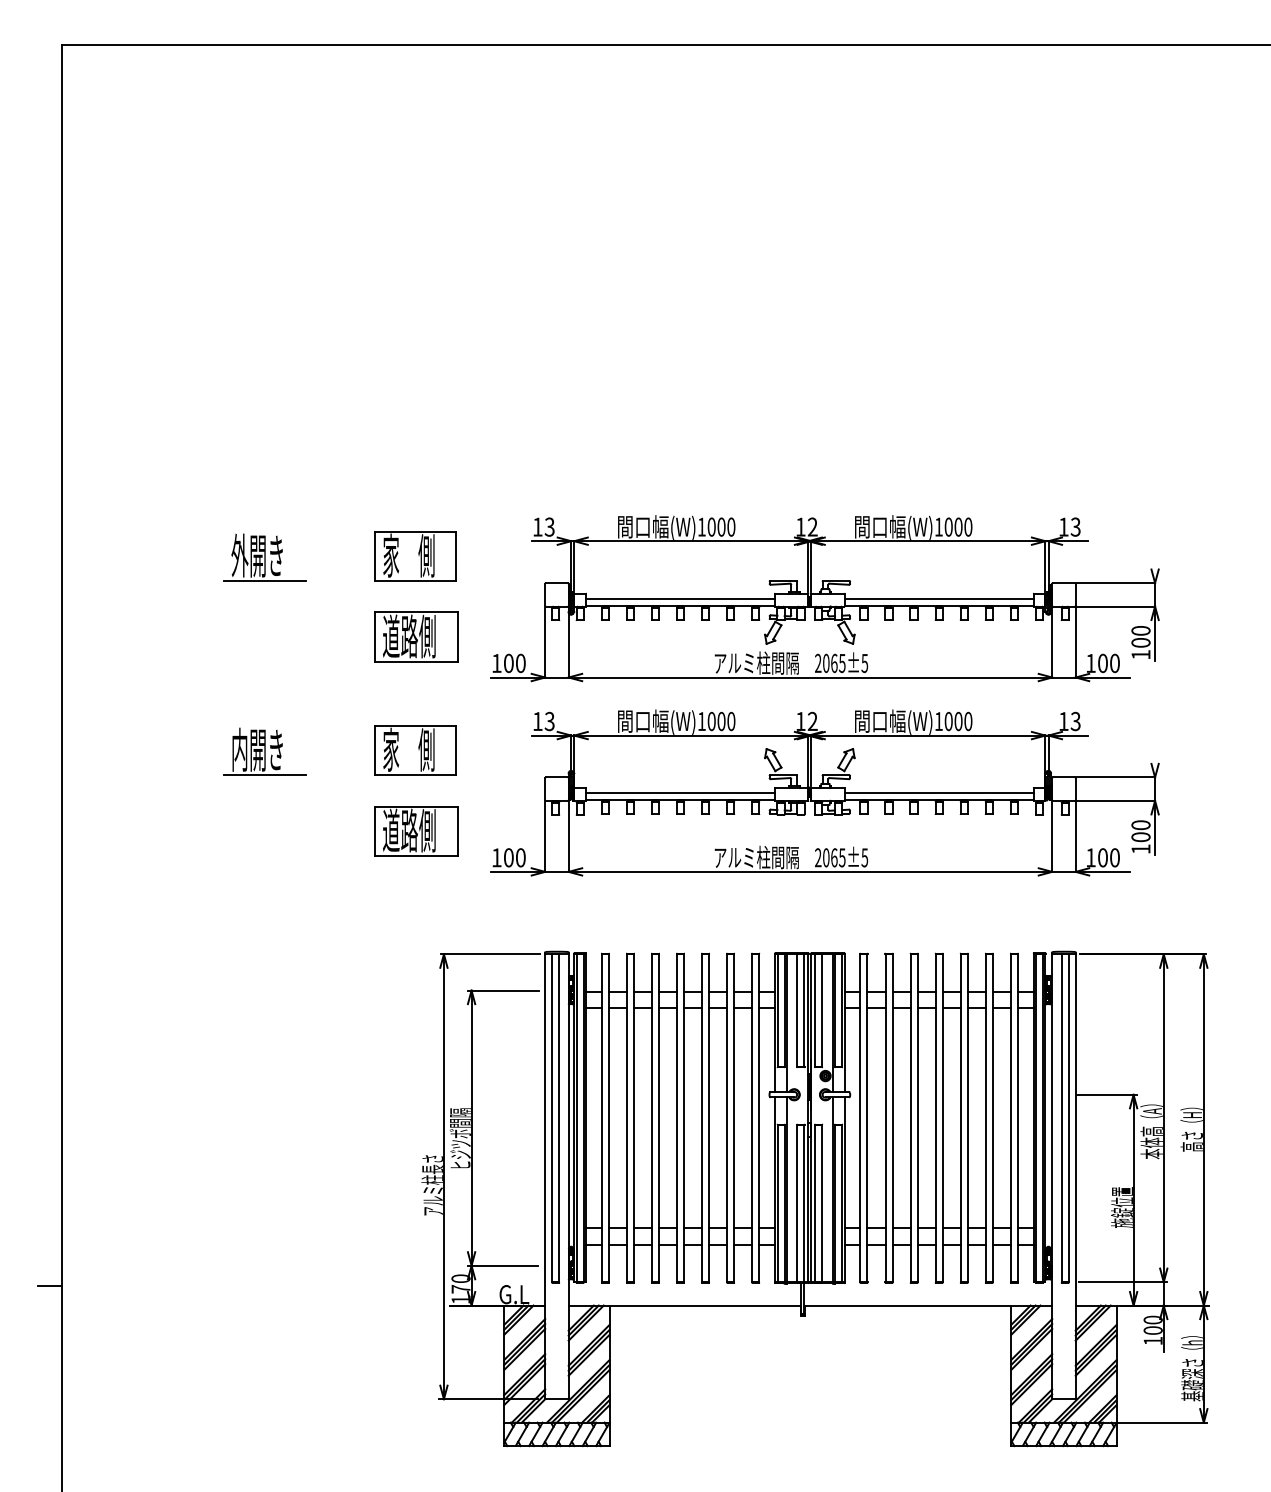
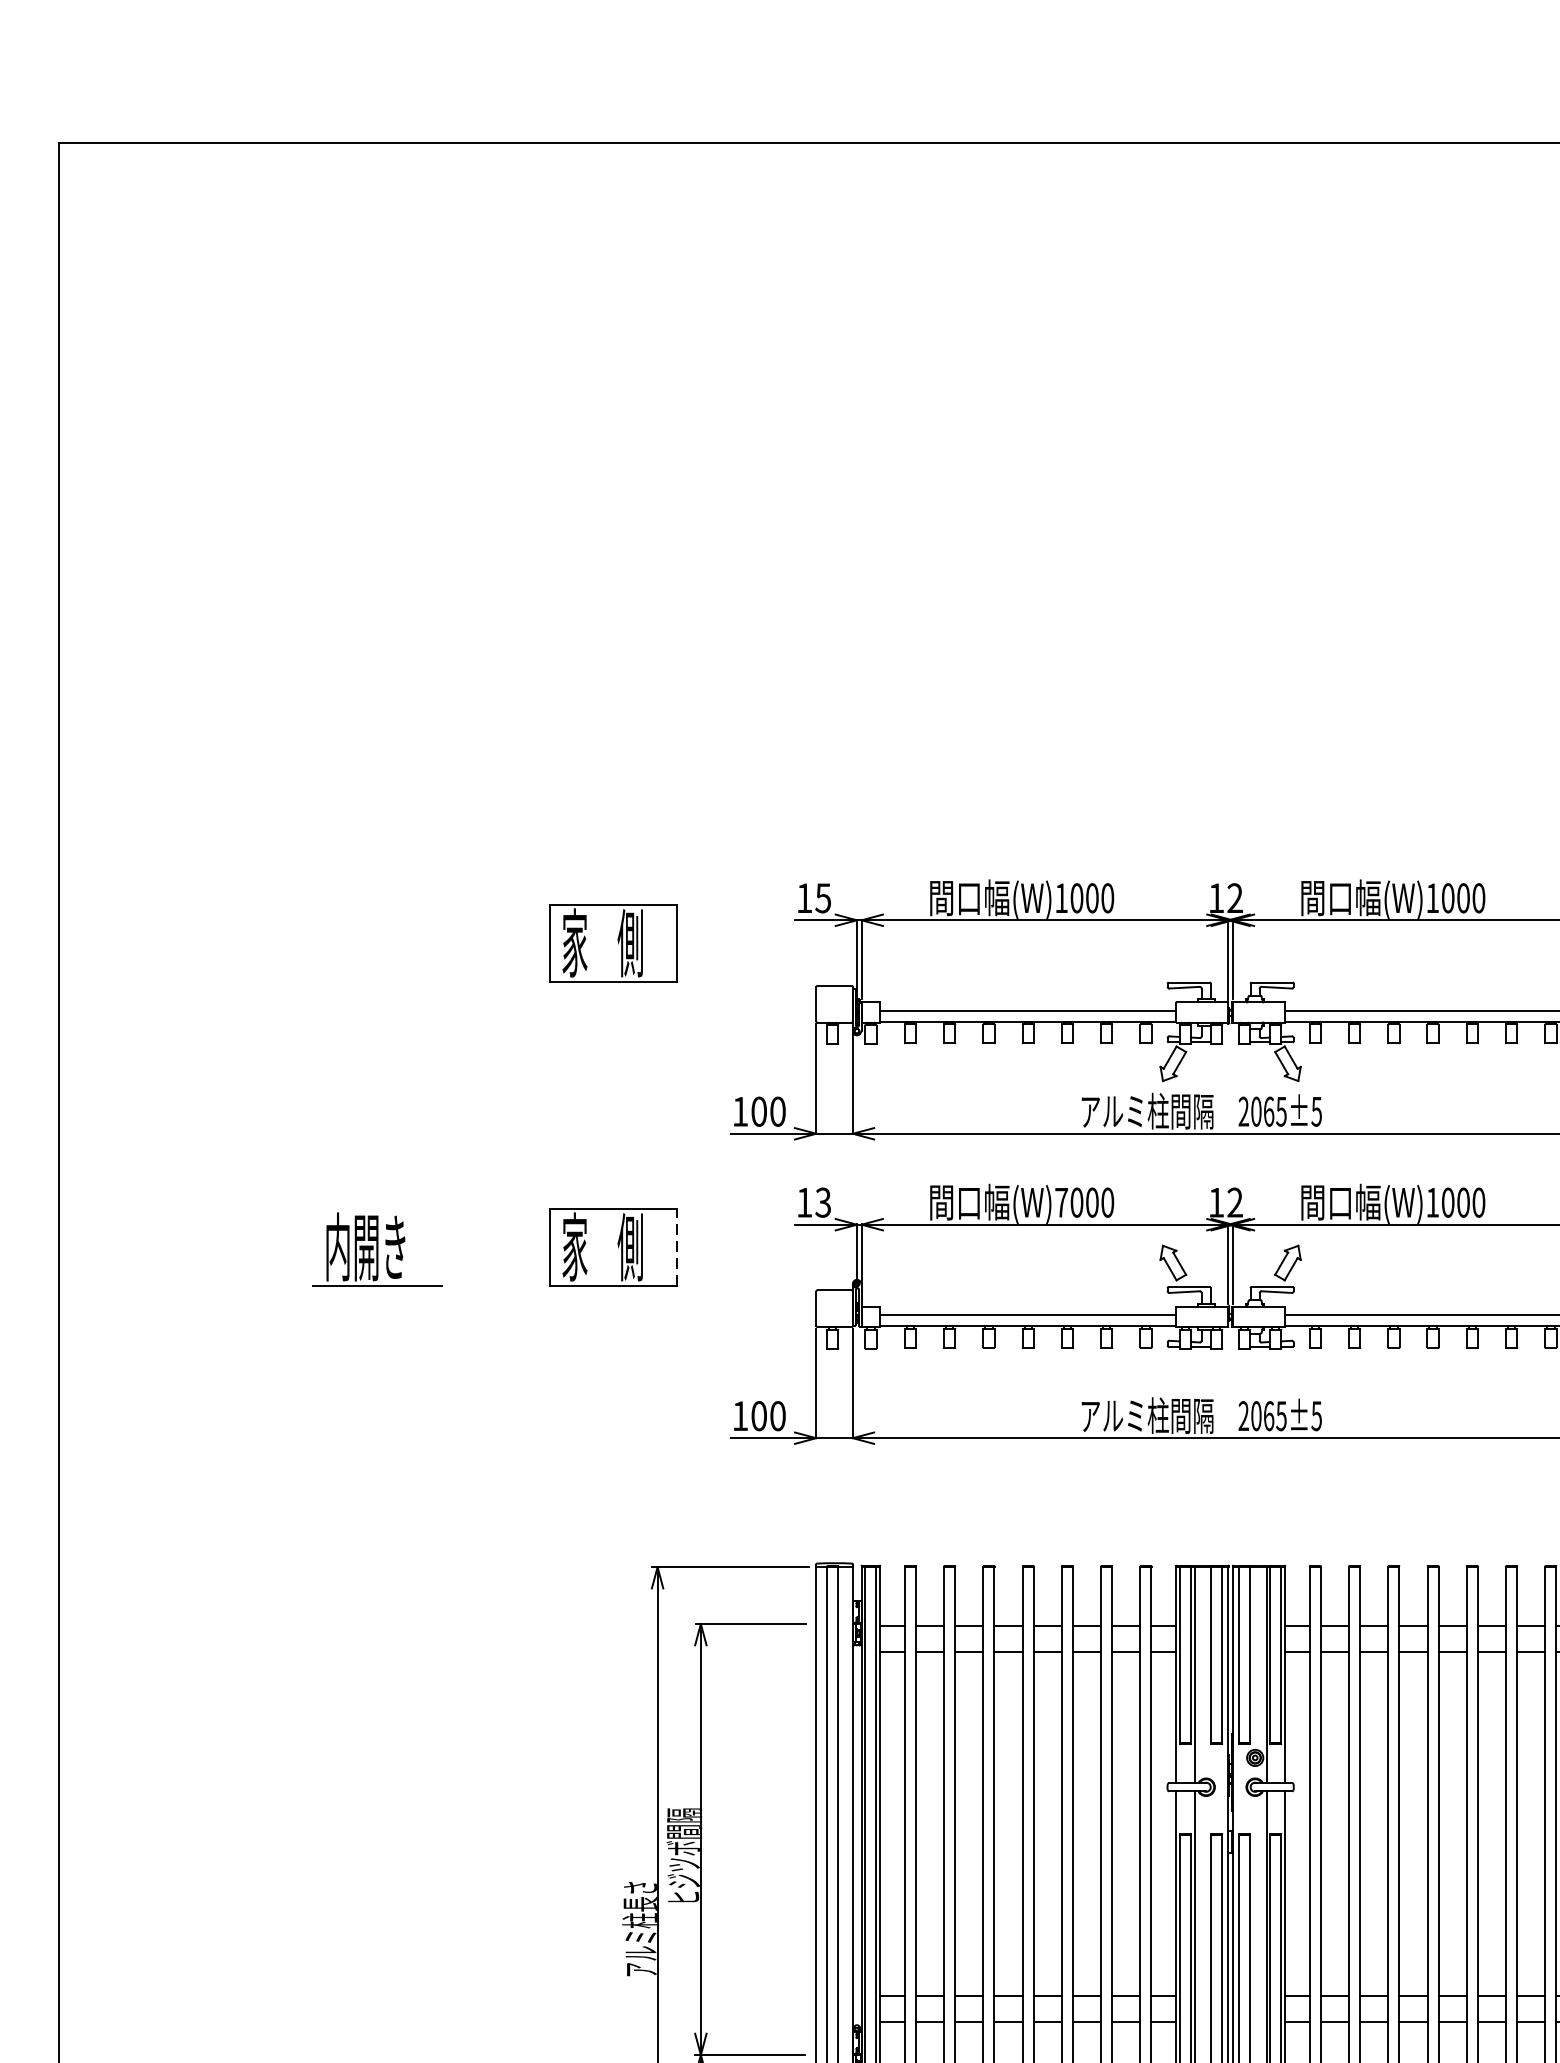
text: (549, 526) -> (822, 897), 13 -> 15
part: (264, 557) -> (376, 945), removed
part: (416, 636) -> (614, 1069), removed
text: (701, 721) -> (1060, 1202), (W)1000 -> (W)7000
line: (456, 750) -> (677, 1248), solid -> dashed
part: (416, 831) -> (614, 1374), removed

